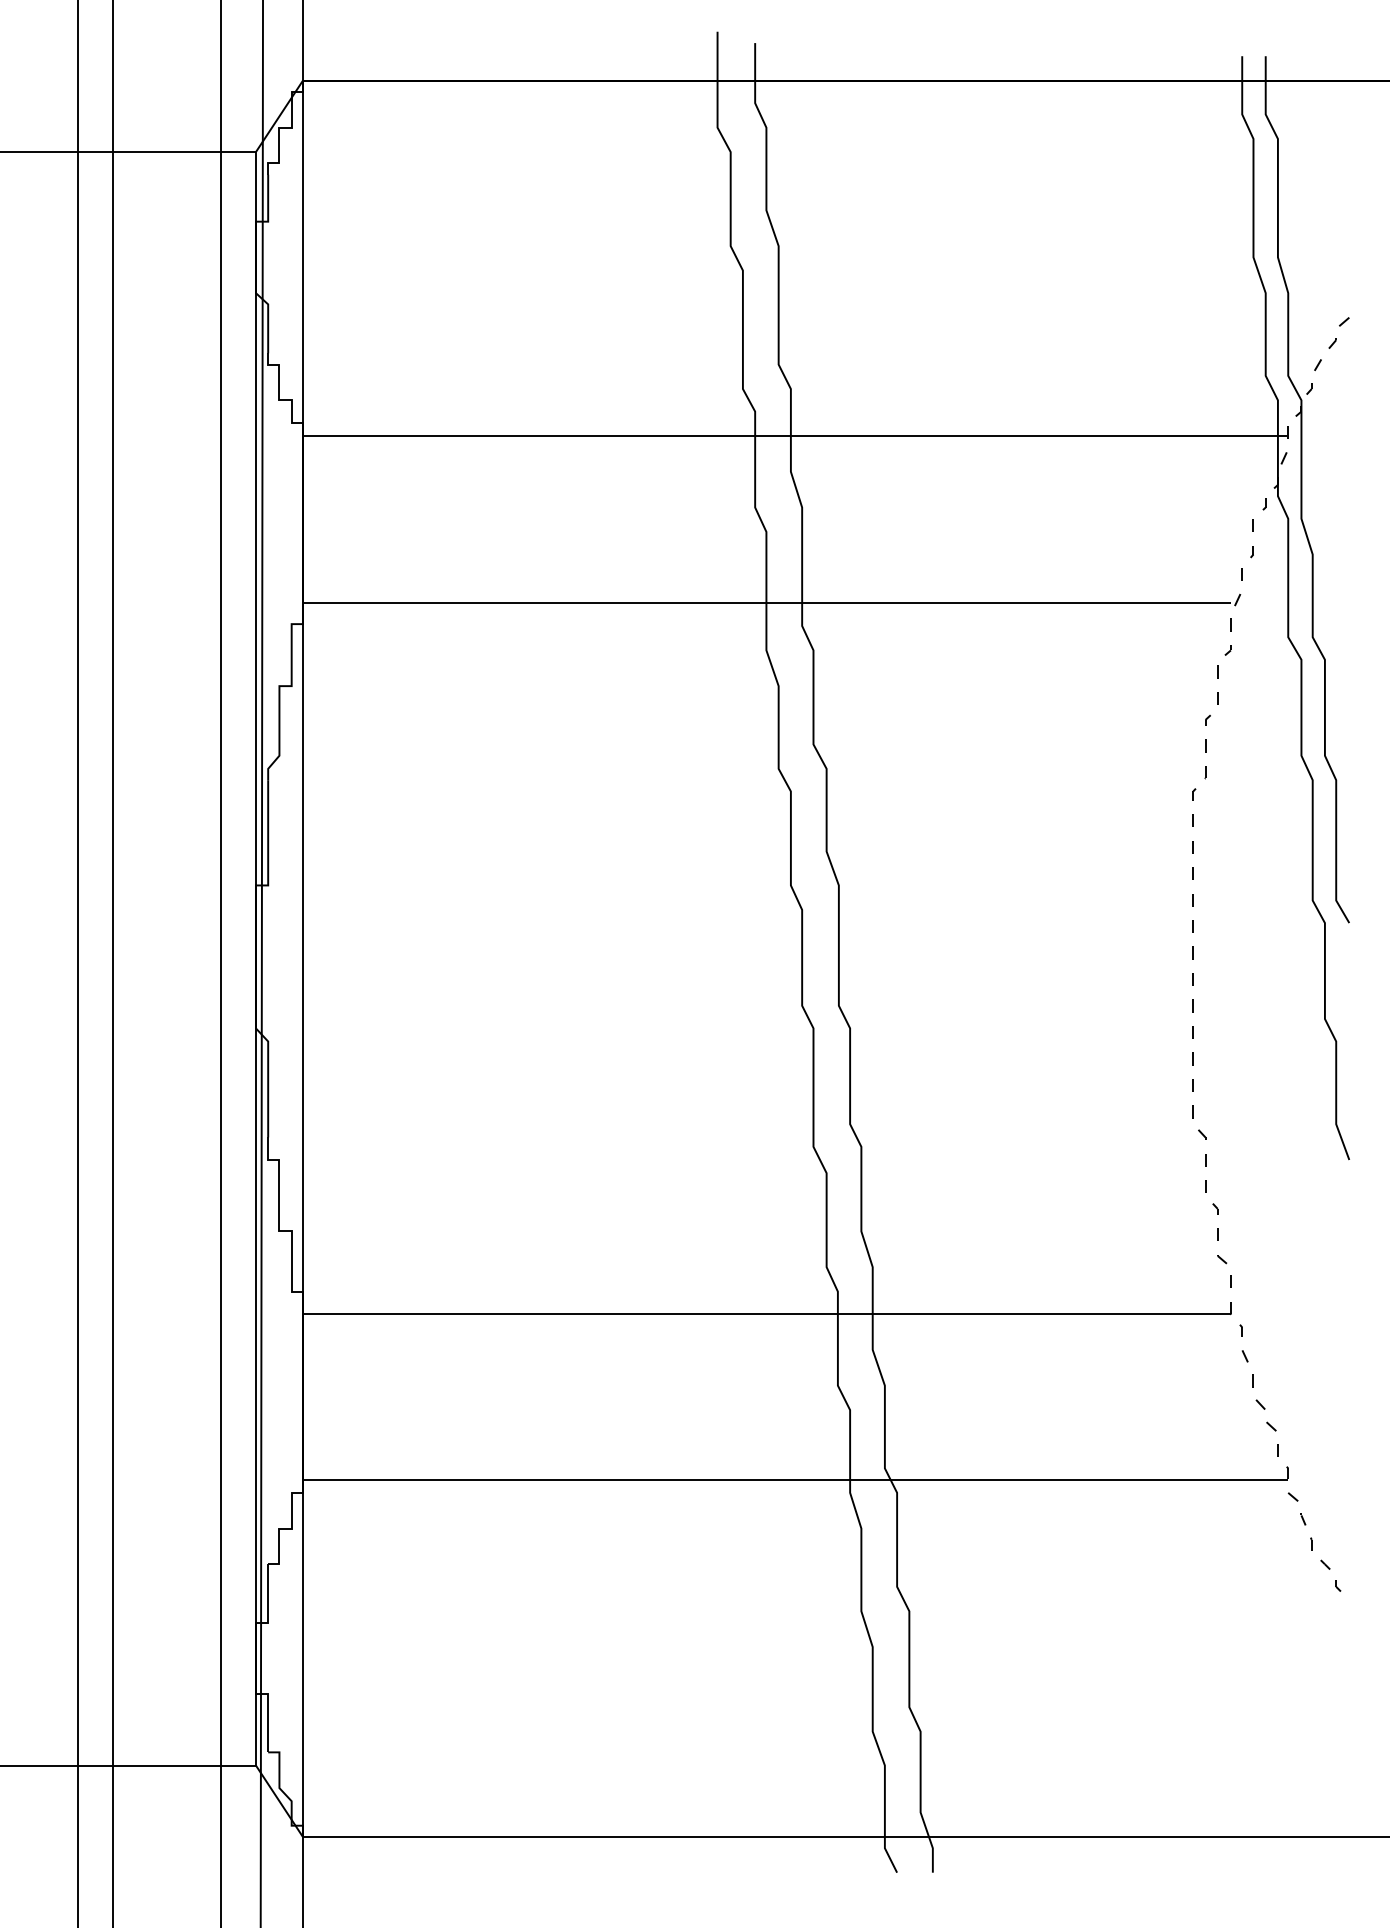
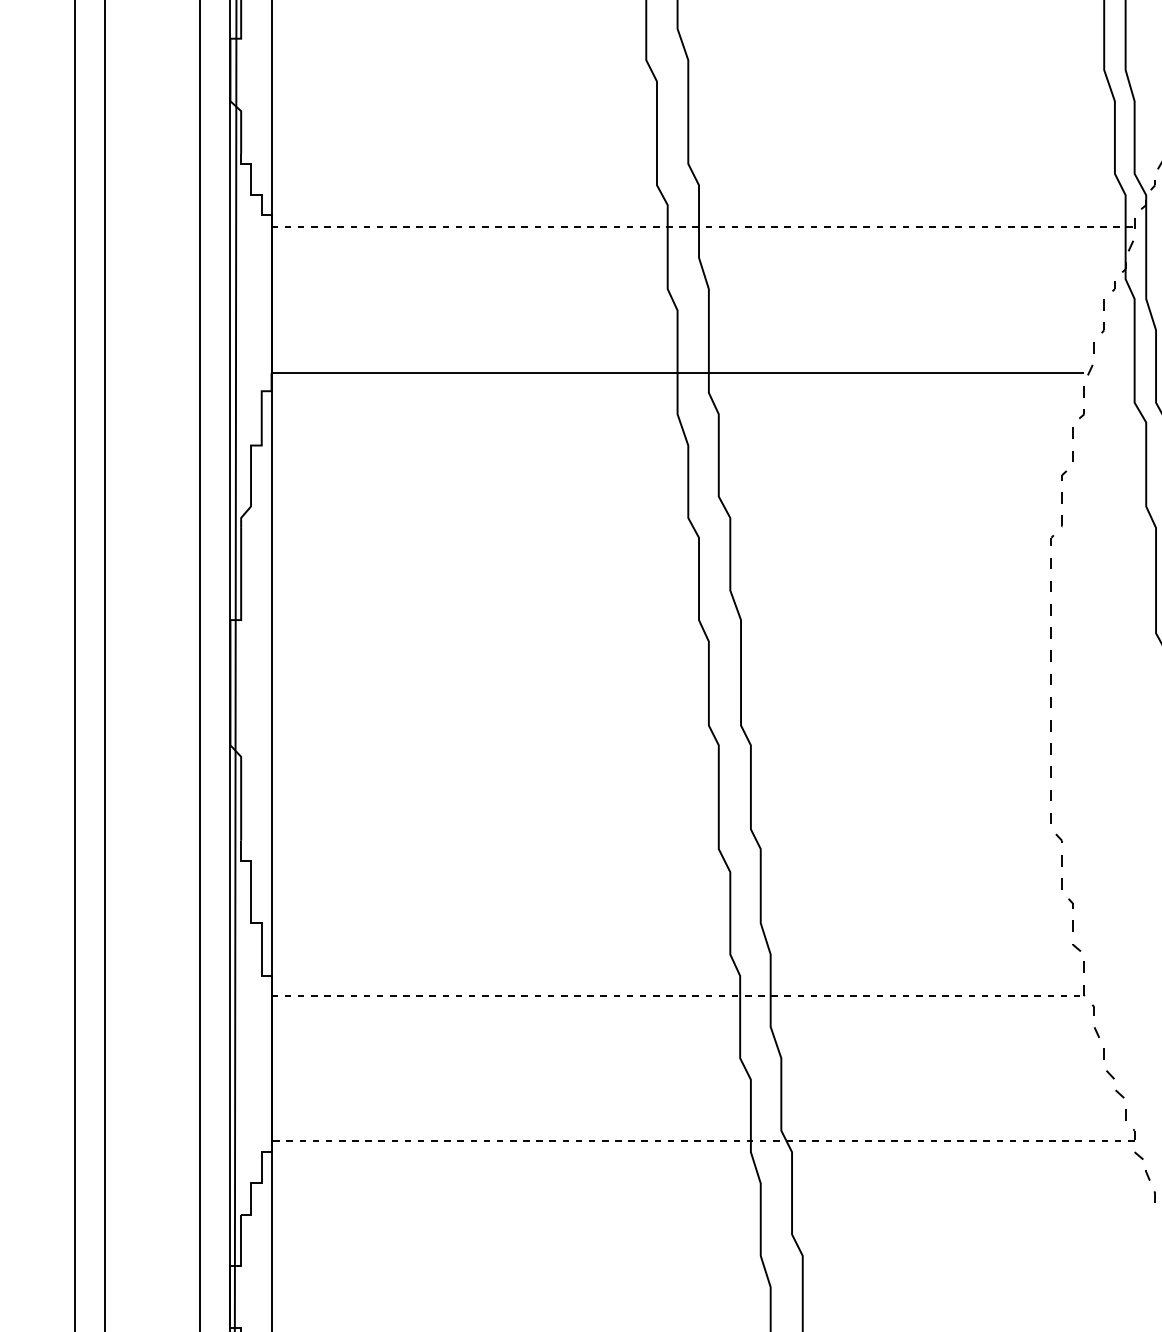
line: (795, 436) -> (703, 226), solid -> dashed
line: (766, 1314) -> (677, 995), solid -> dashed
line: (795, 1479) -> (703, 1140), solid -> dashed

